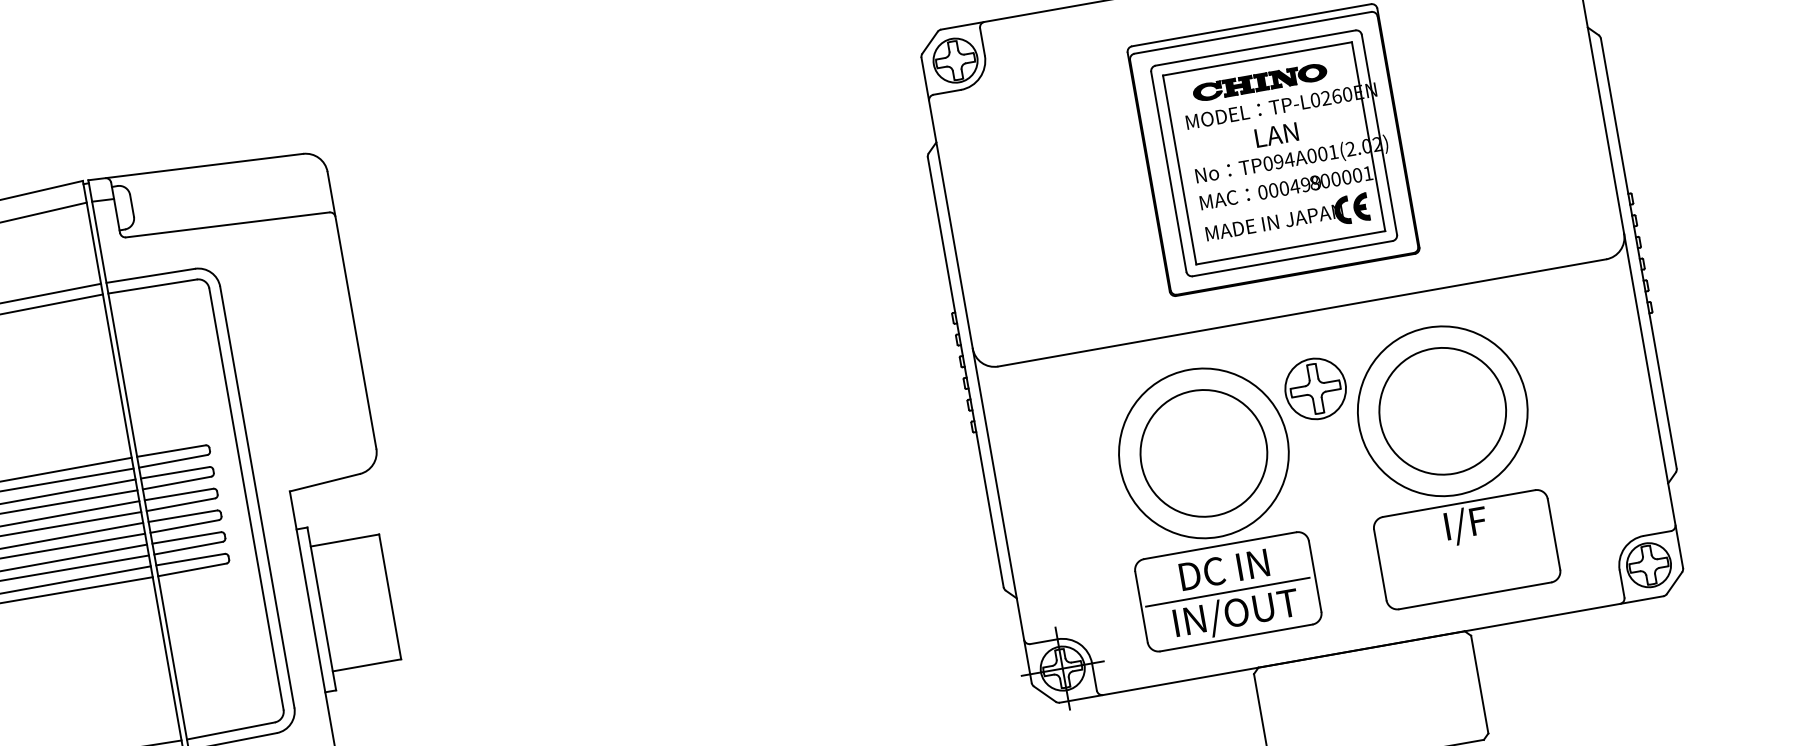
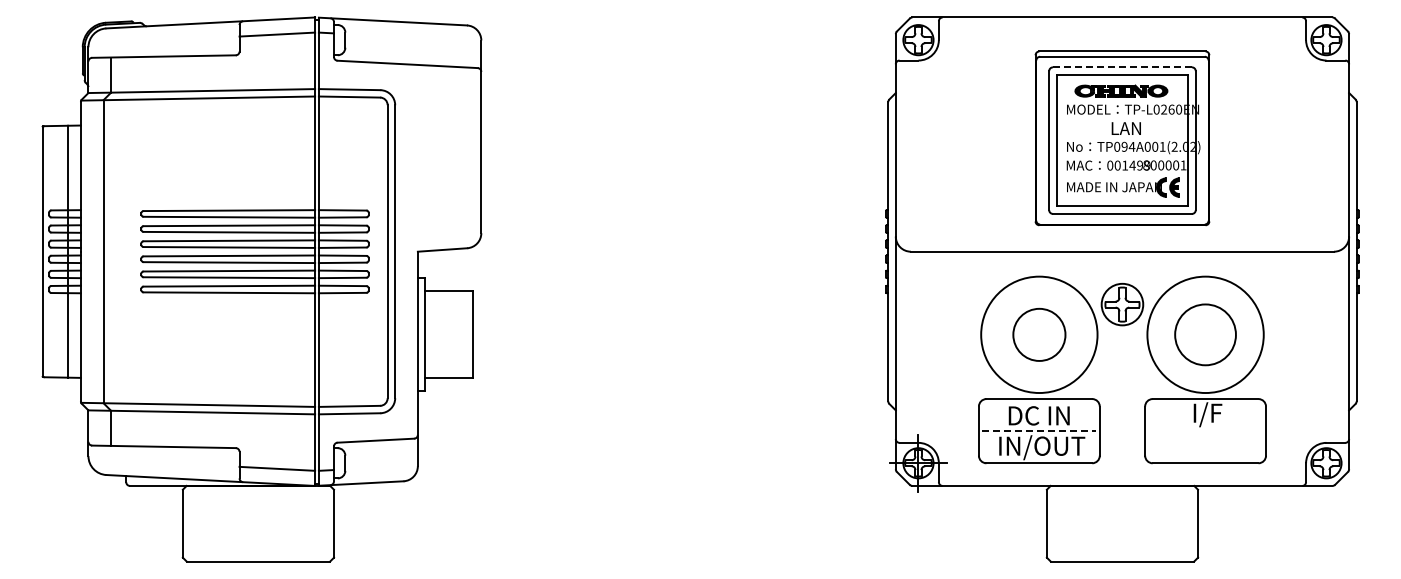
line: (1255, 48) -> (1122, 67), solid -> dashed
text: (1284, 188) -> (1125, 165), 000499 -> 001499
circle: (1442, 410) -> (1205, 334), size x0.7
circle: (1204, 452) -> (1039, 334), size x0.6
line: (1227, 592) -> (1038, 431), solid -> dashed

